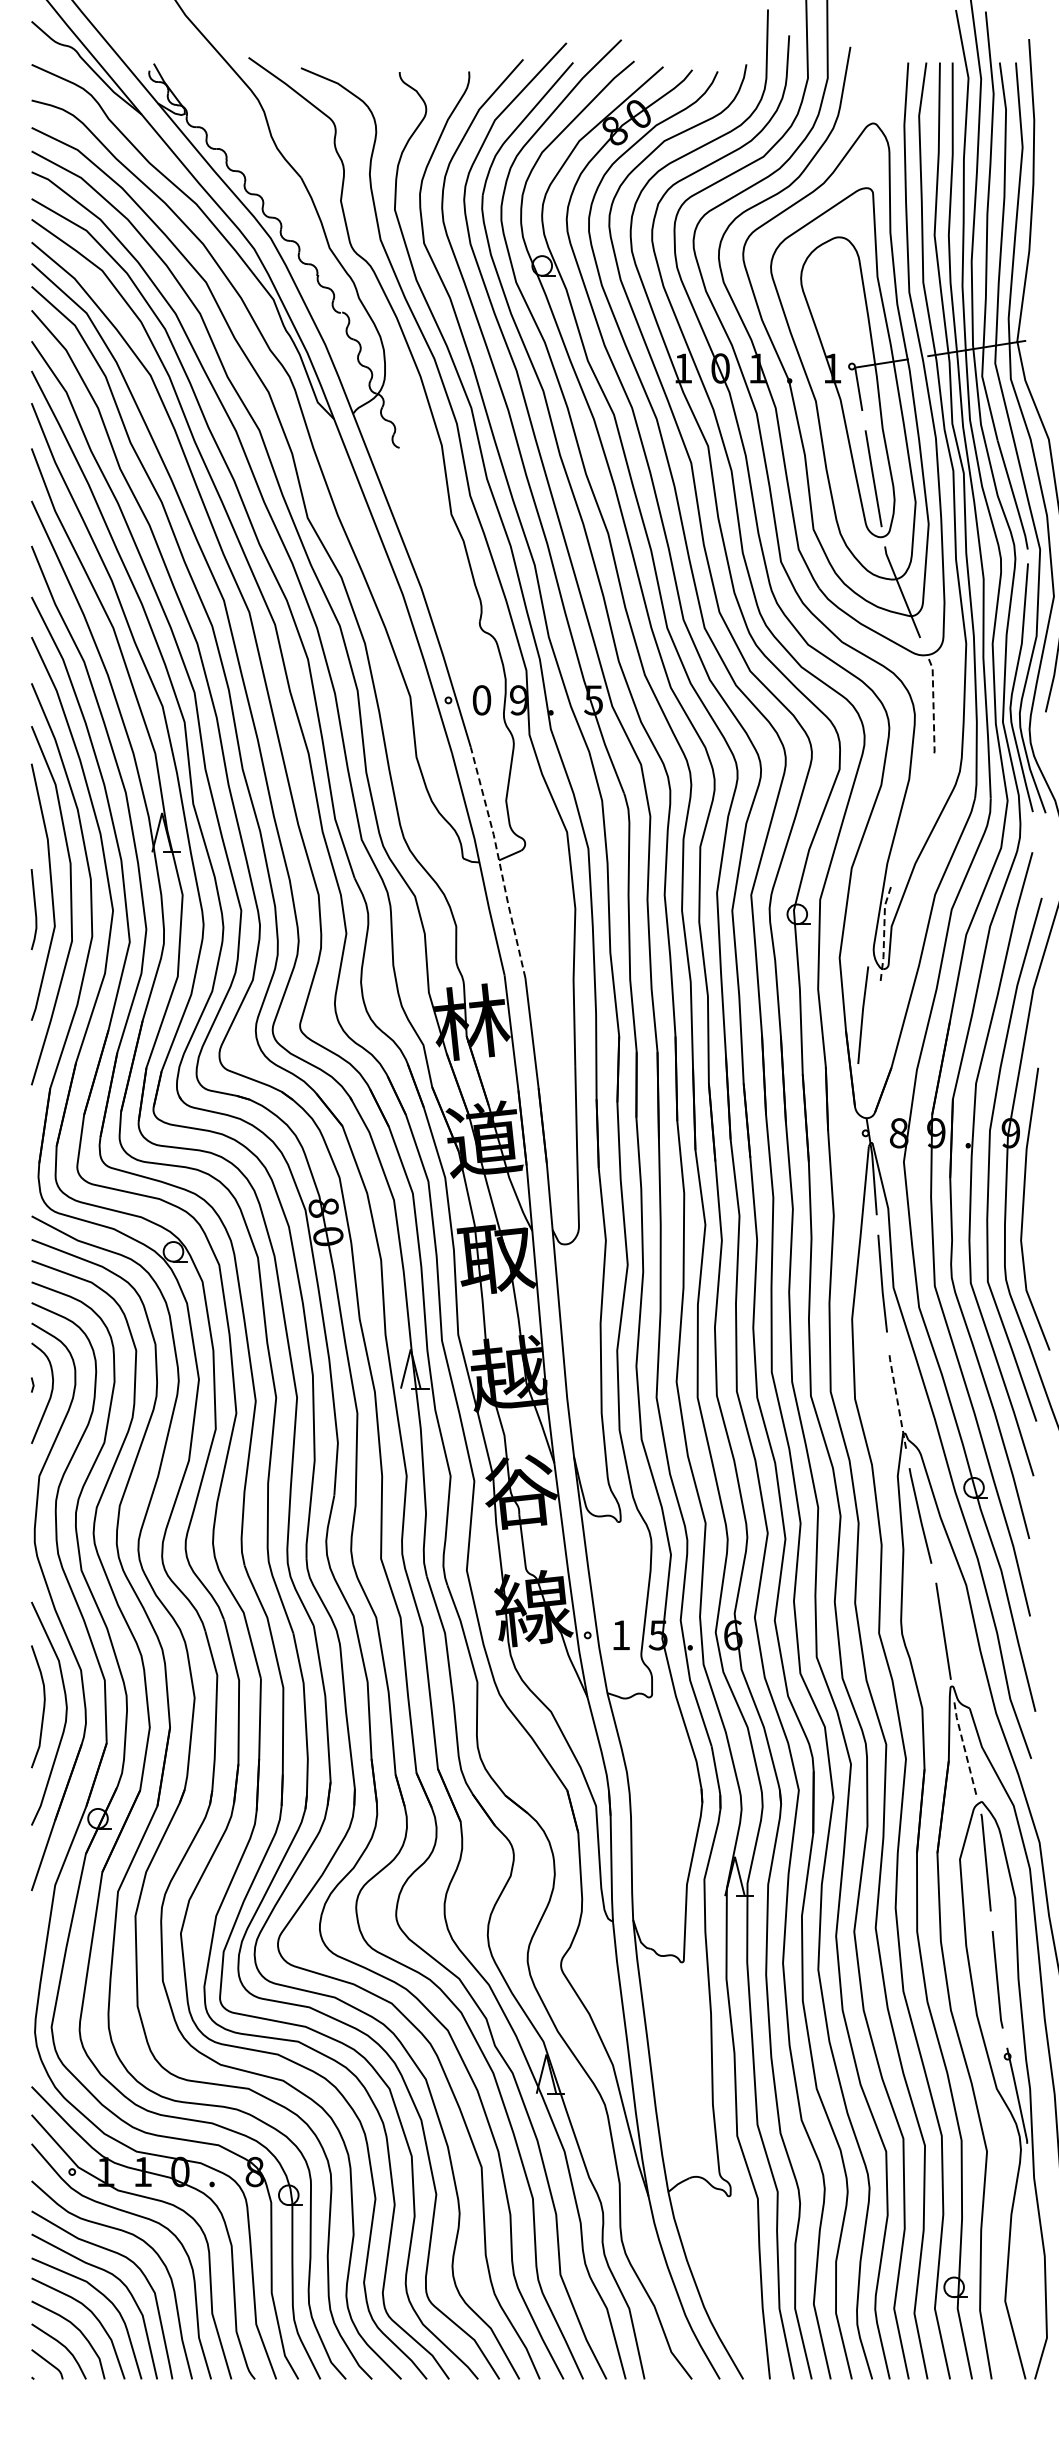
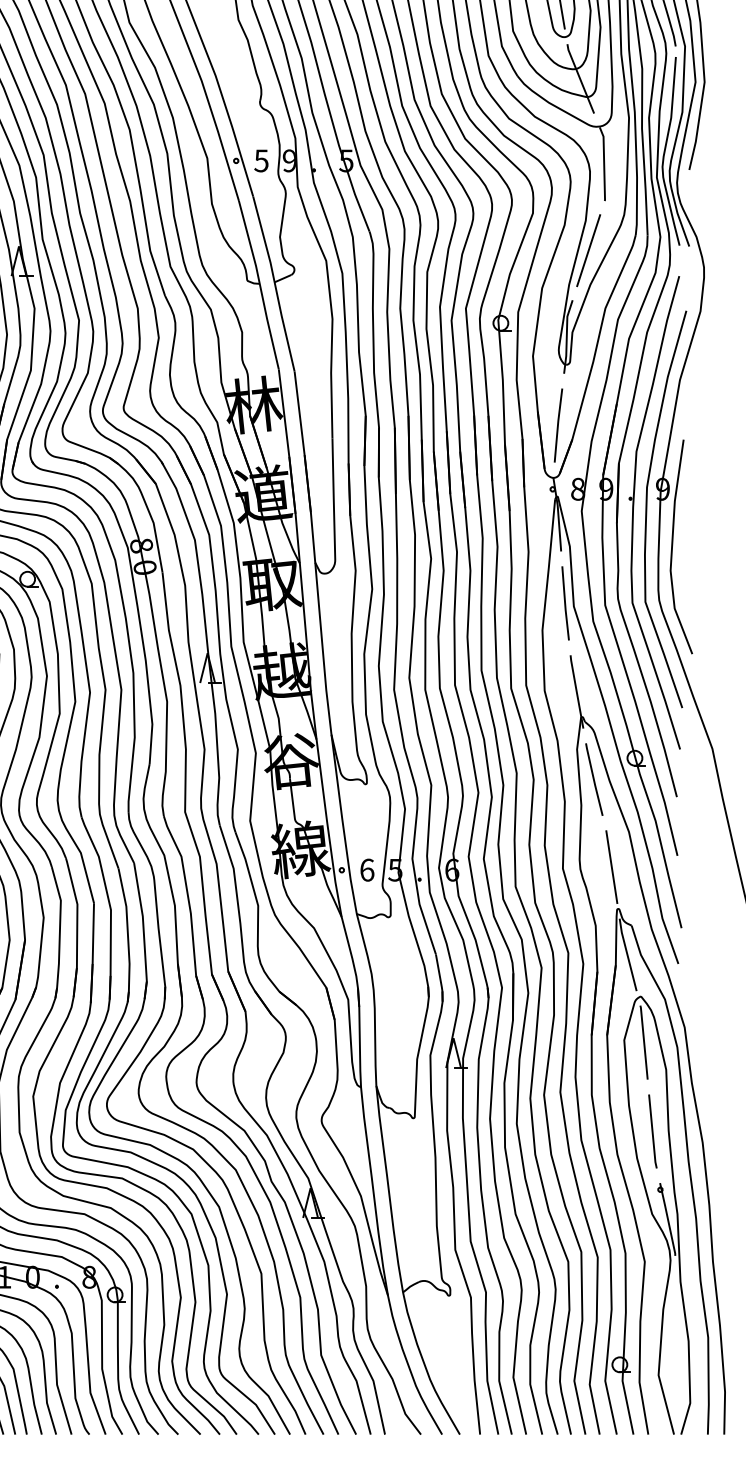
text: (481, 700) -> (261, 161), 0 -> 5
line: (933, 704) -> (604, 164), dashed -> solid
line: (912, 818) -> (588, 250), added
line: (499, 861) -> (274, 283), dashed -> solid
line: (884, 932) -> (567, 337), dashed -> solid
line: (863, 1014) -> (558, 425), moved
line: (897, 1399) -> (576, 691), dashed -> solid
text: (621, 1635) -> (367, 870), 1 -> 6
line: (964, 1746) -> (627, 954), dashed -> solid

